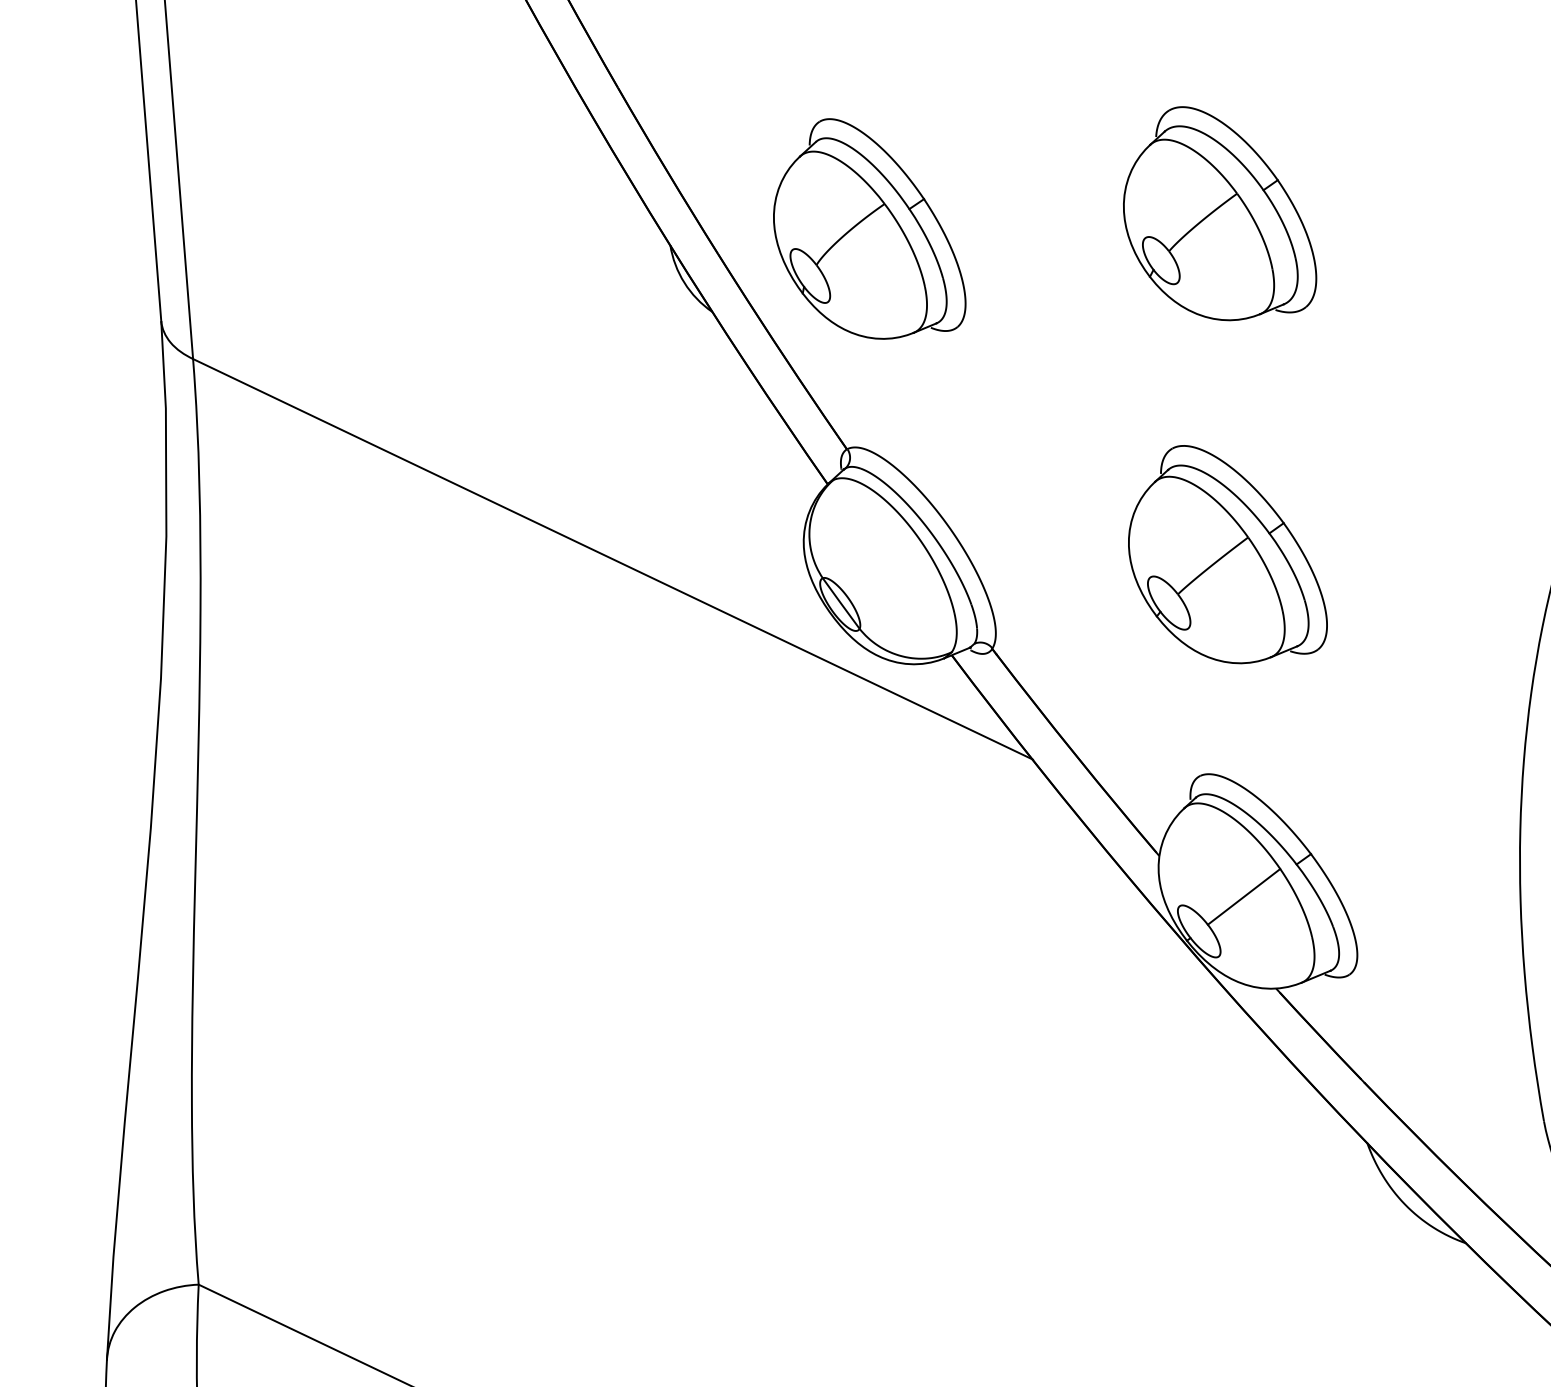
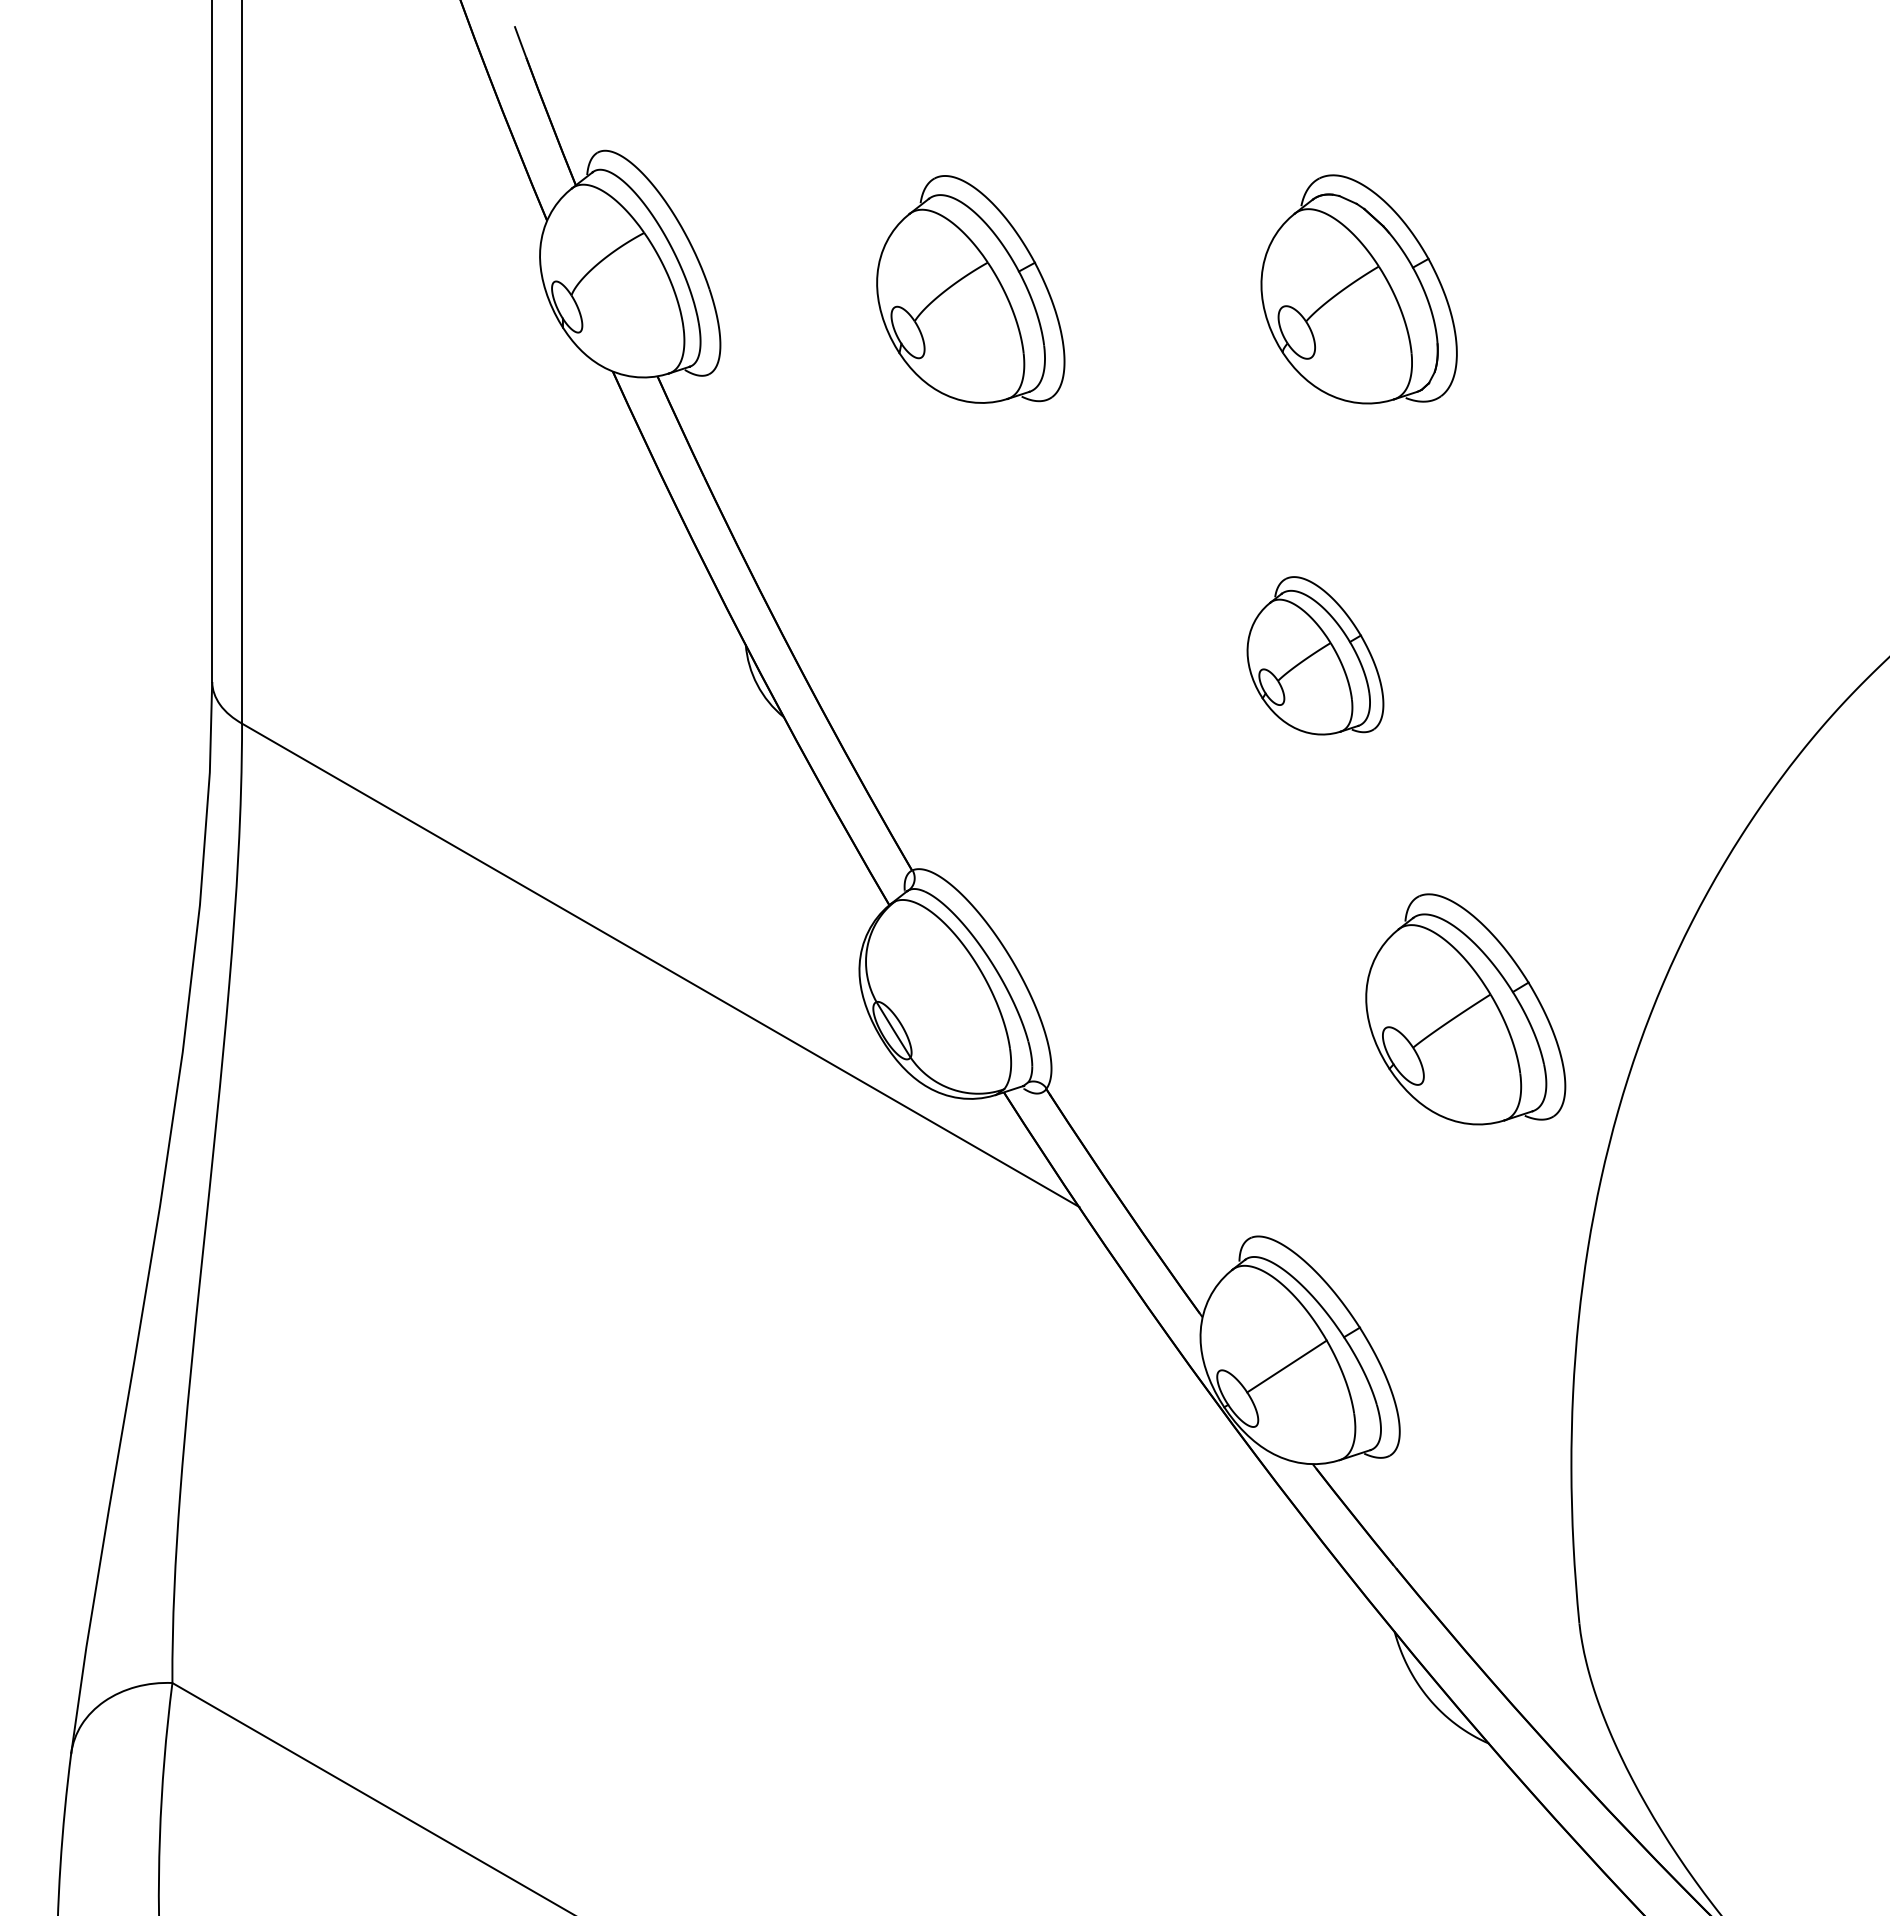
part: (1217, 212) -> (1315, 655), size x0.7
part: (866, 228) -> (950, 643), removed
part: (1225, 553) -> (1465, 1009), moved

